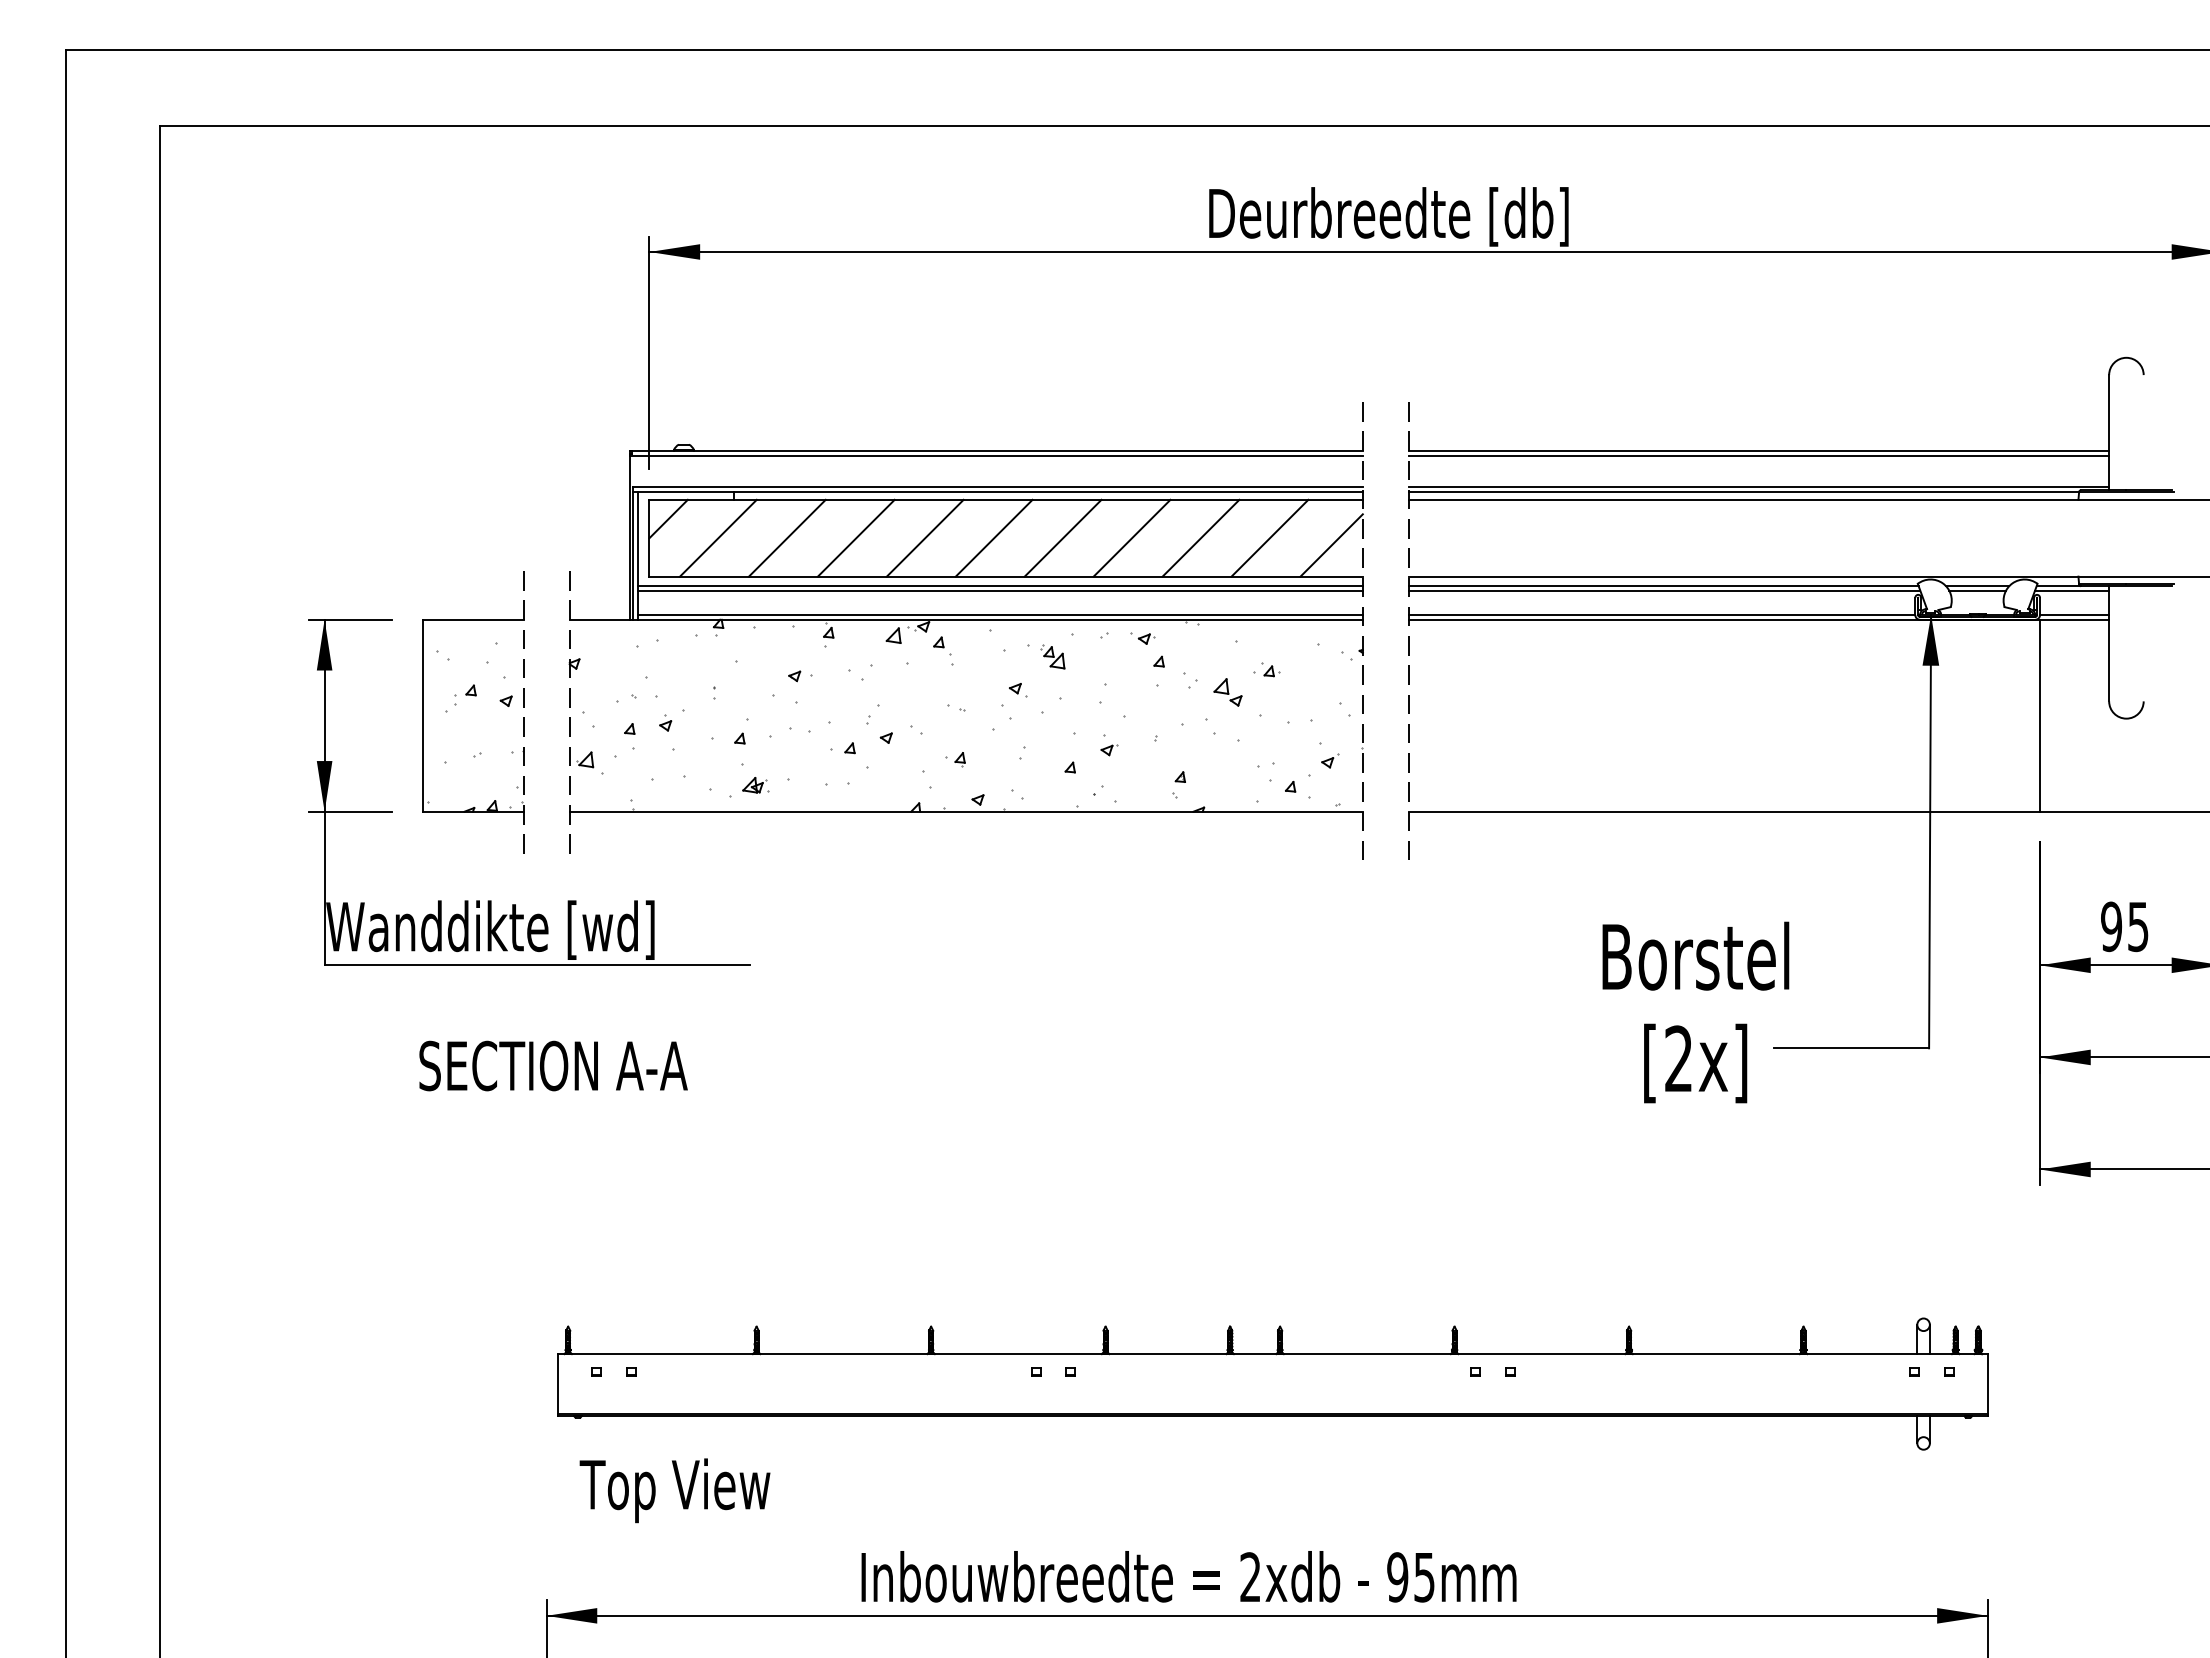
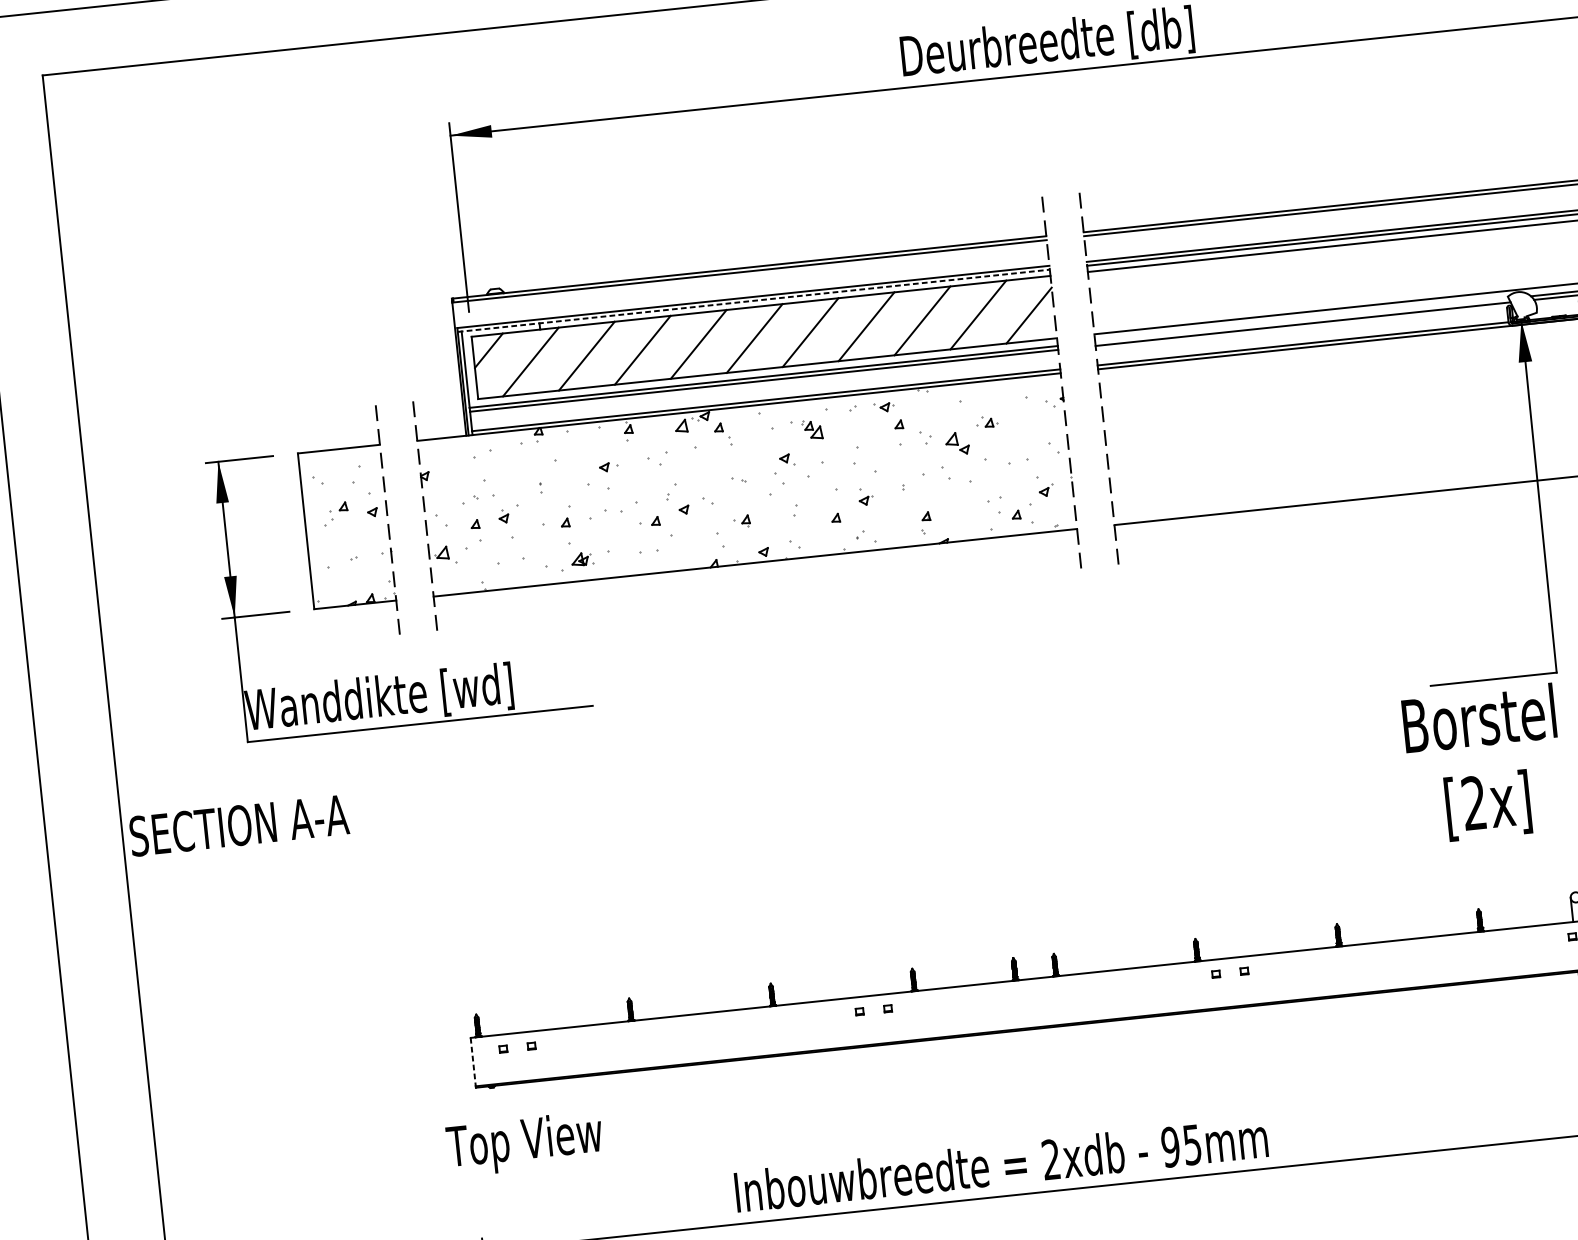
line: (997, 492) -> (753, 301), solid -> dashed
line: (1663, 586) -> (1301, 320), removed
text: (1695, 1012) -> (1483, 764), moved
text: (553, 1065) -> (239, 825), moved
line: (558, 1384) -> (473, 1062), solid -> dashed
text: (674, 1490) -> (524, 1143), moved

